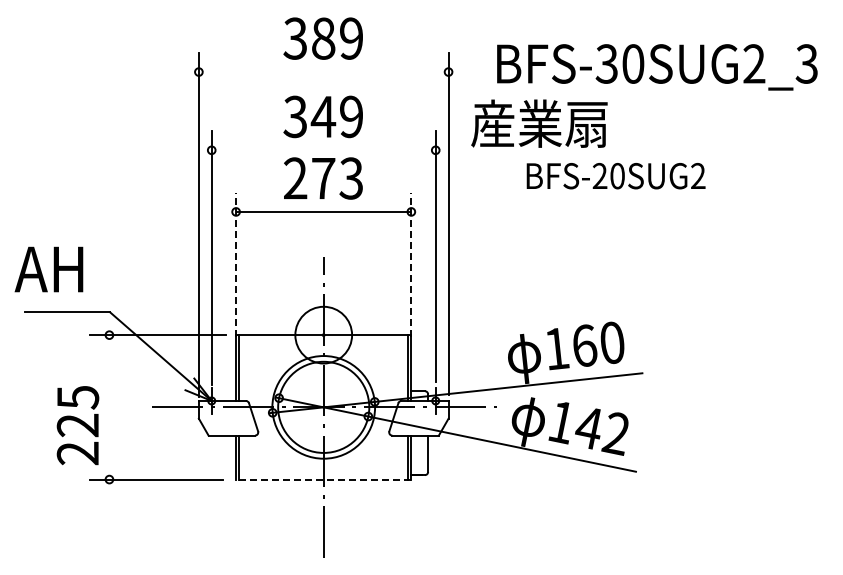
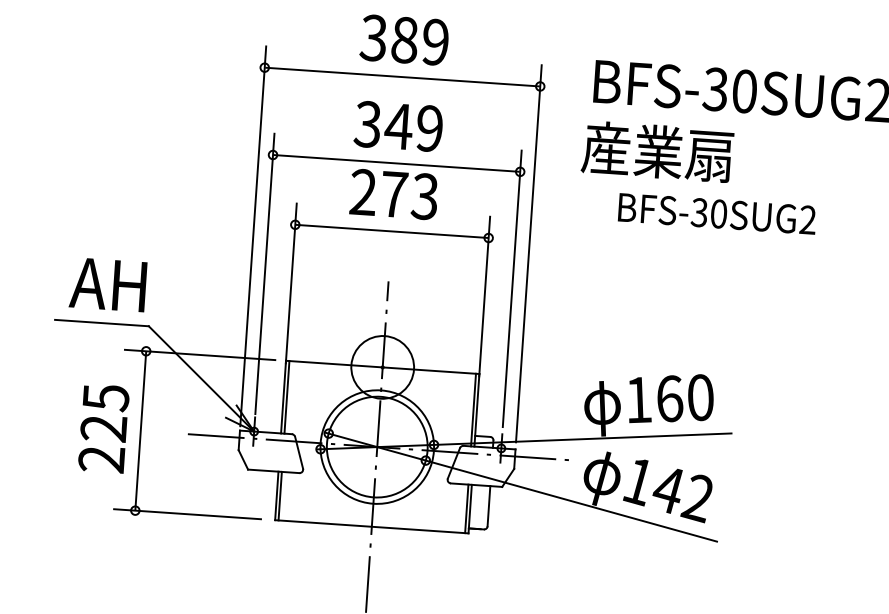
line: (323, 72) -> (402, 77), added
text: (539, 123) -> (657, 151), moved
line: (323, 150) -> (396, 163), added
text: (599, 176) -> (698, 213), BFS-20SUG2 -> BFS-30SUG2
line: (236, 264) -> (291, 282), dashed -> solid
line: (411, 264) -> (484, 296), dashed -> solid
text: (48, 269) -> (107, 284), moved
line: (109, 407) -> (140, 431), added
text: (77, 425) -> (103, 428), moved
line: (323, 479) -> (371, 526), dashed -> solid

